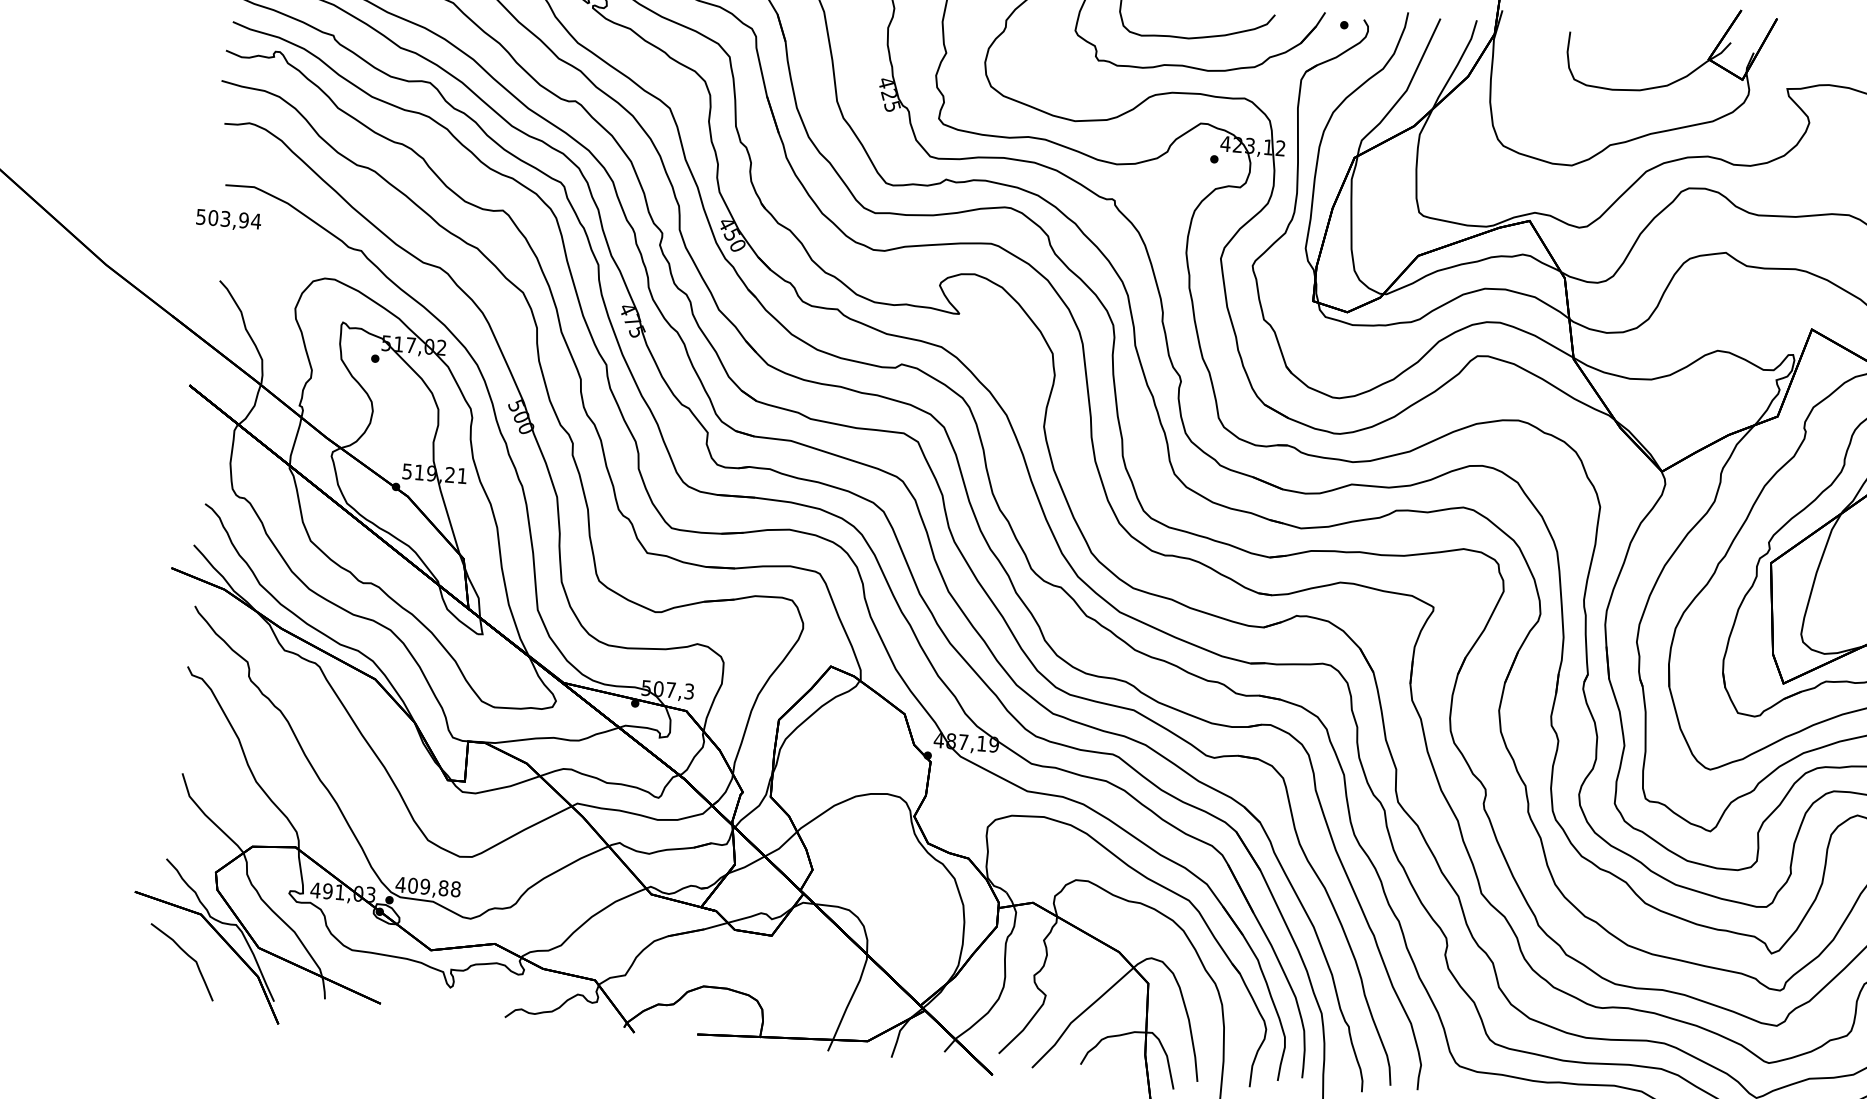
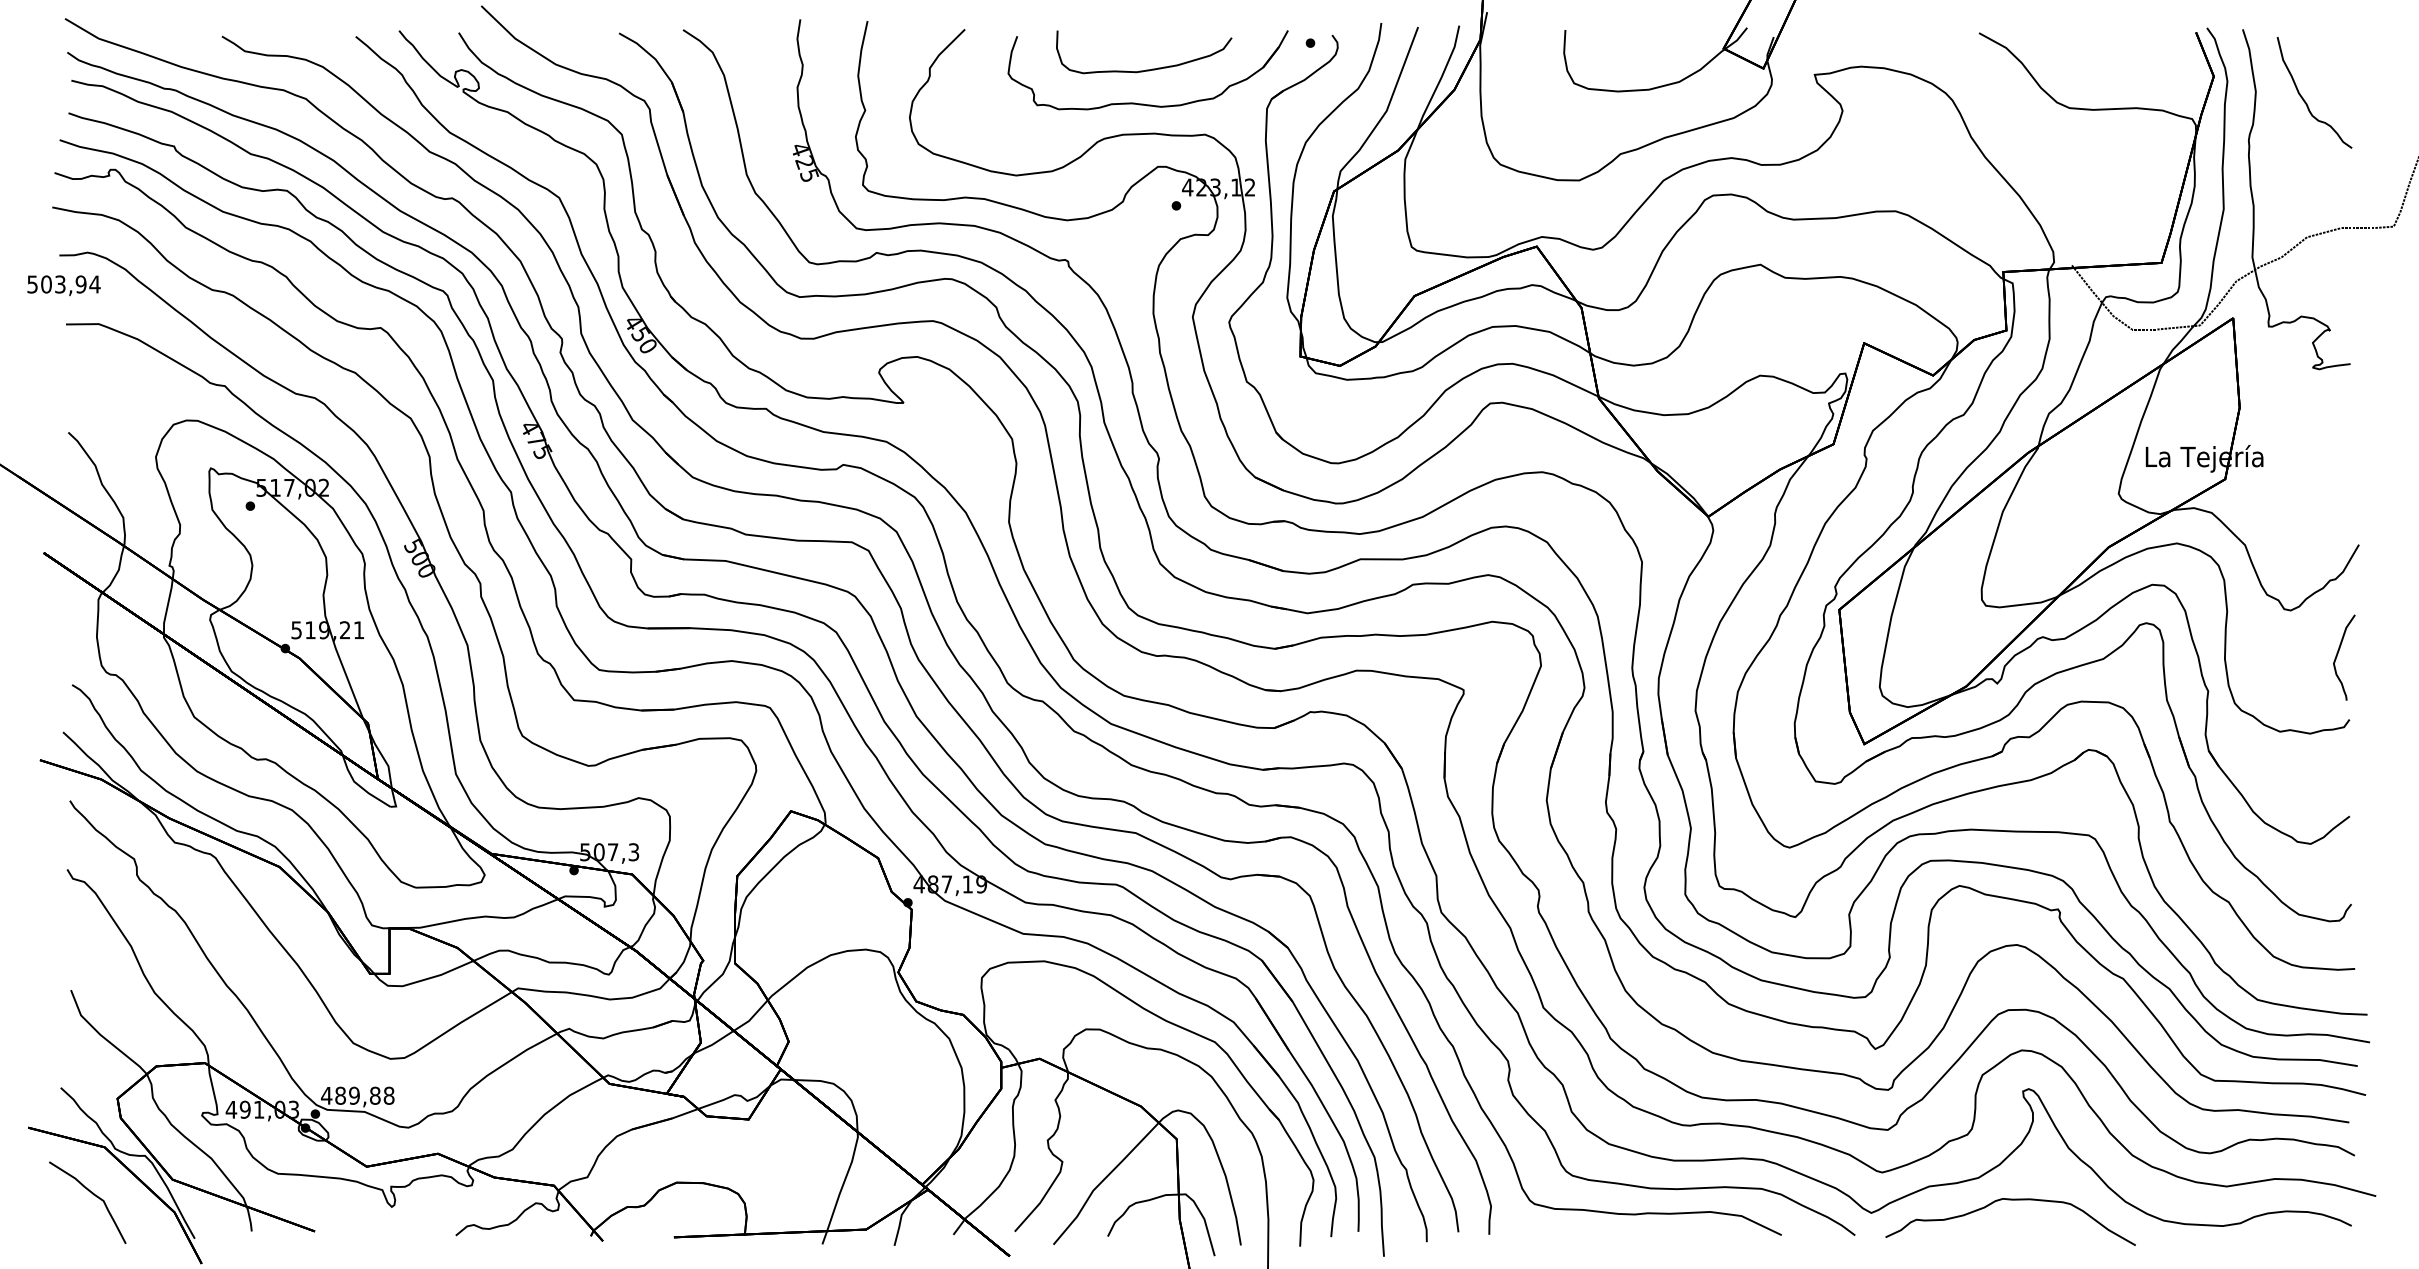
text: (228, 220) -> (63, 285), moved
text: (412, 885) -> (340, 1095), 409,88 -> 489,88

